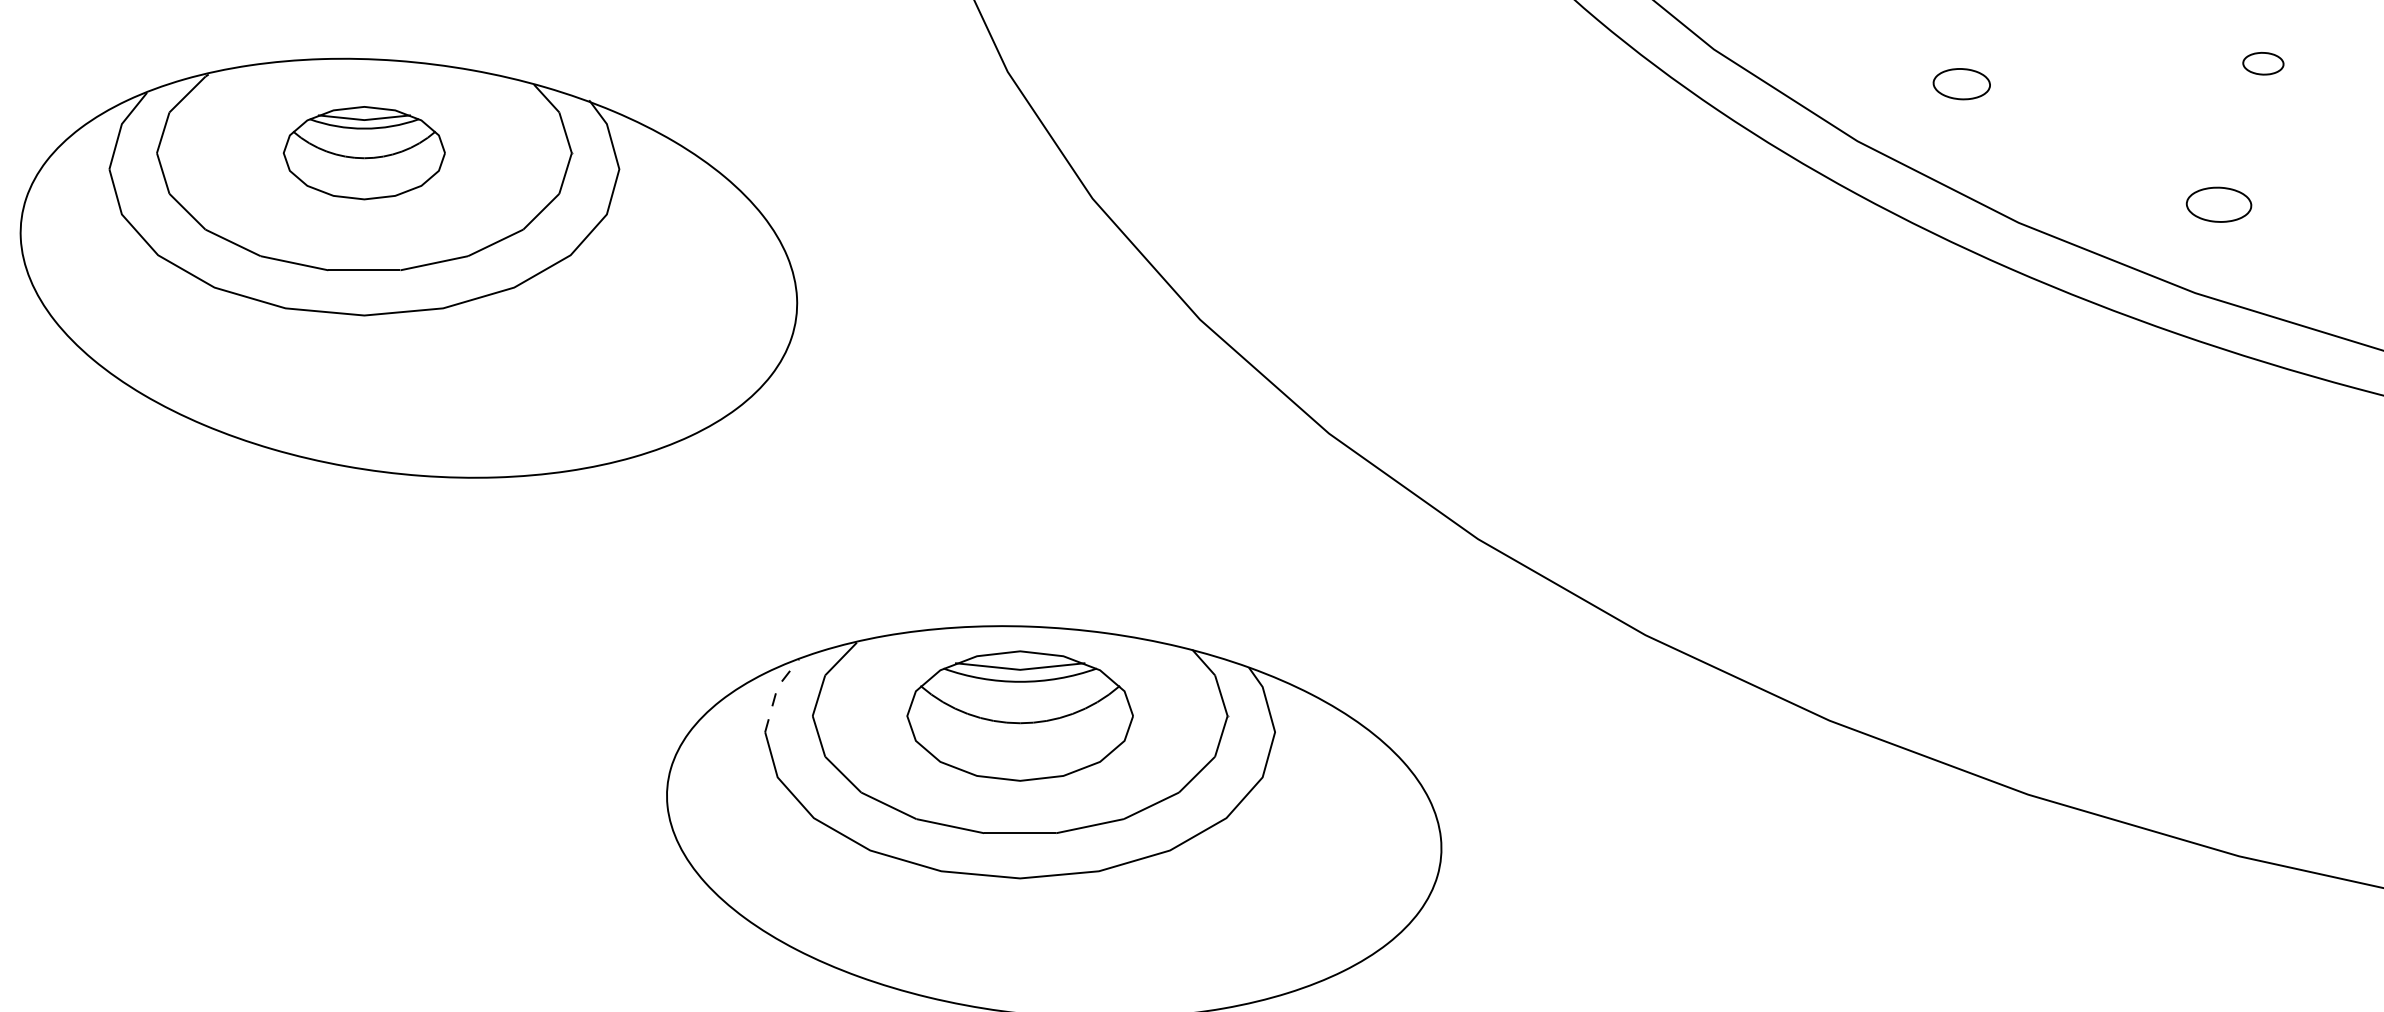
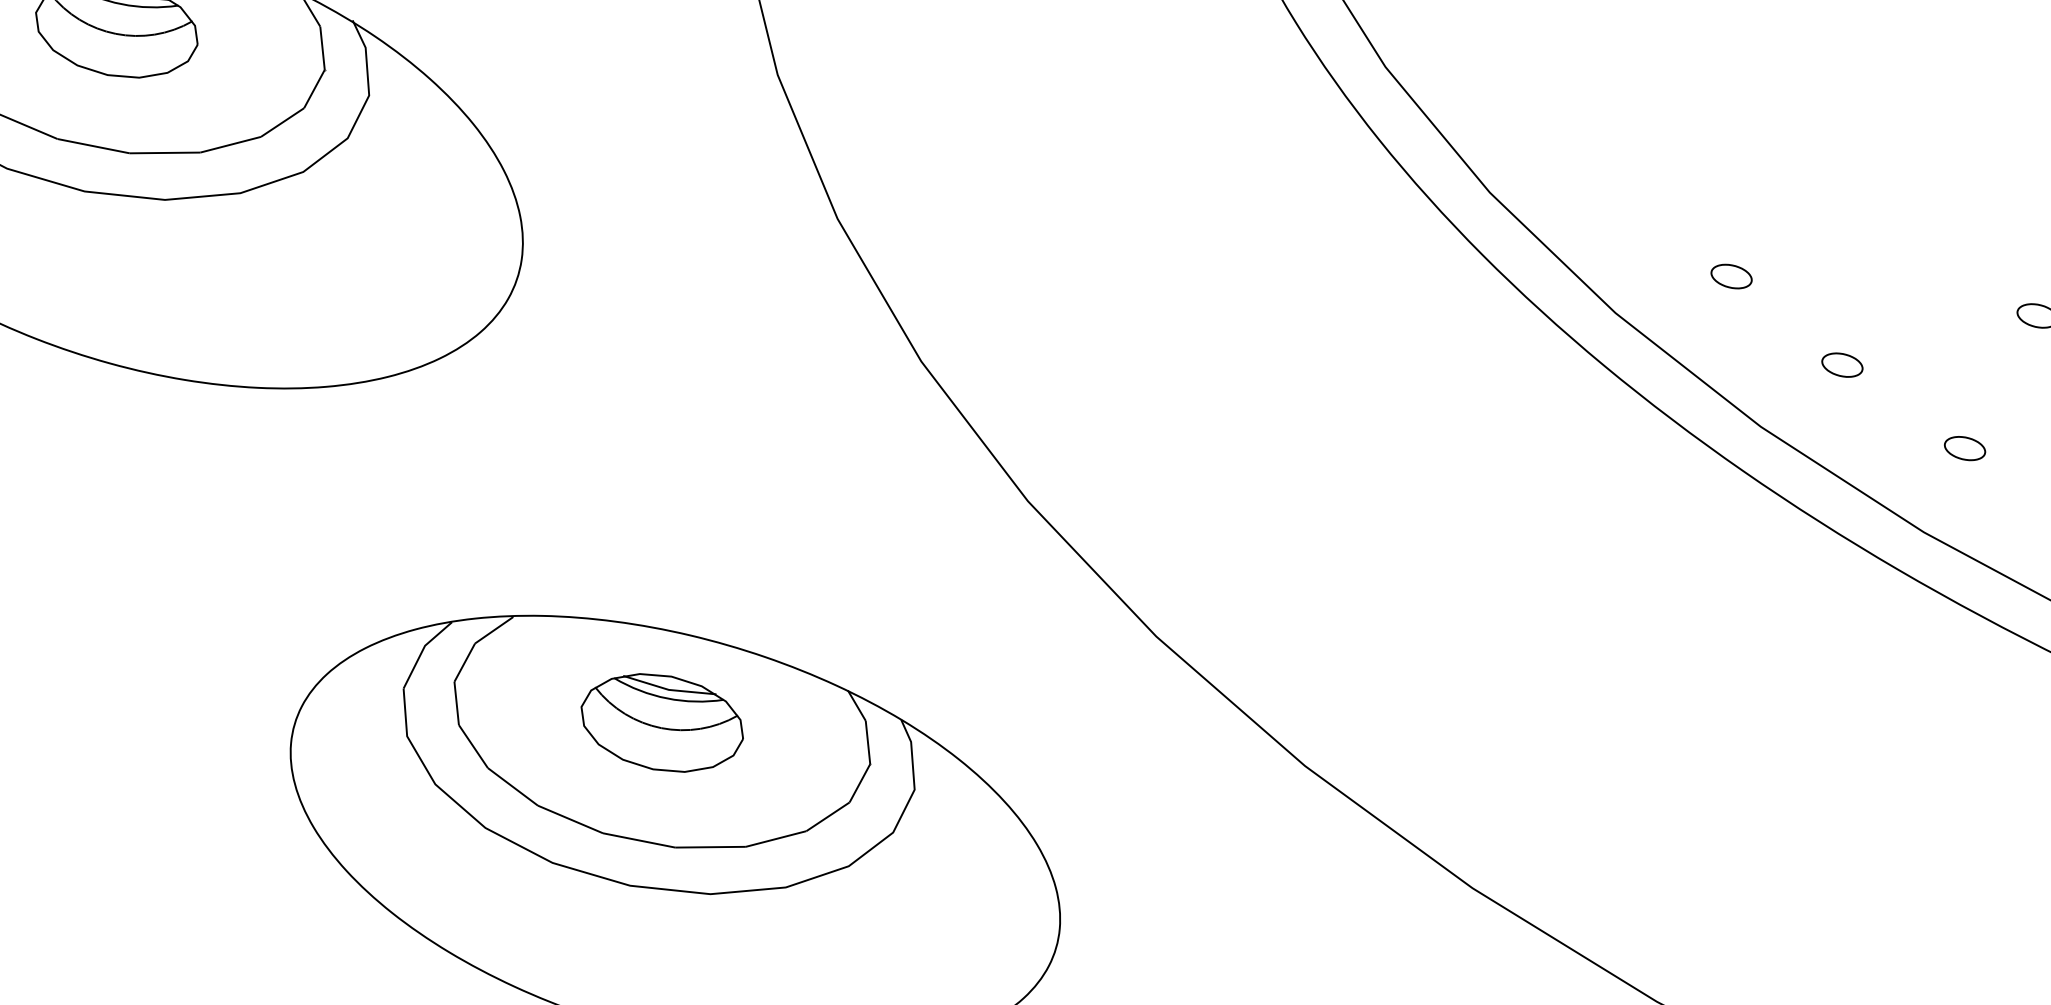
part: (1962, 83) -> (1732, 276), size x0.71
part: (2085, 147) -> (1842, 364), added
part: (2218, 204) -> (1964, 448), size x0.62
line: (776, 691) -> (423, 650), dashed -> solid
part: (1019, 715) -> (661, 722), size x0.71

